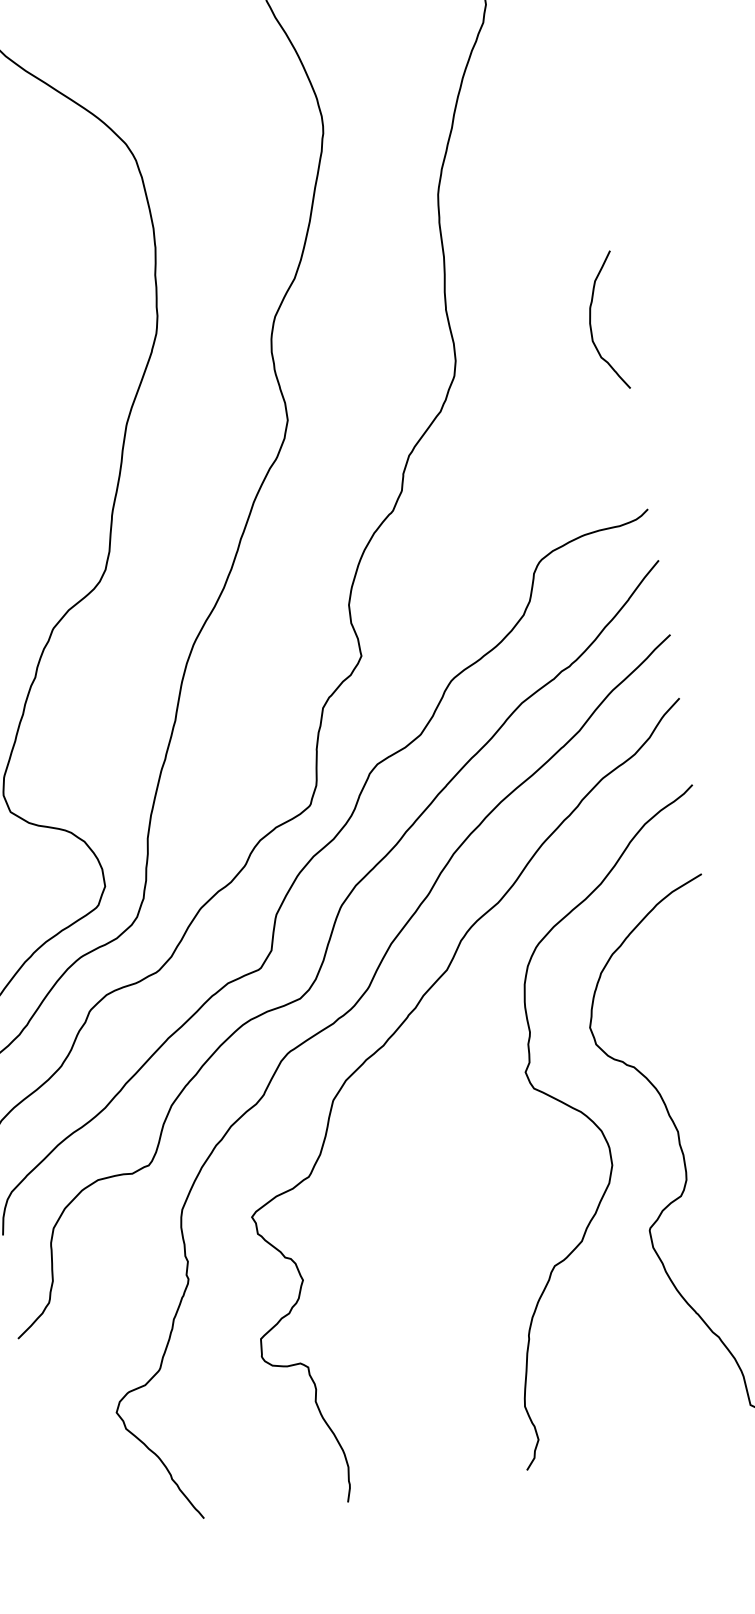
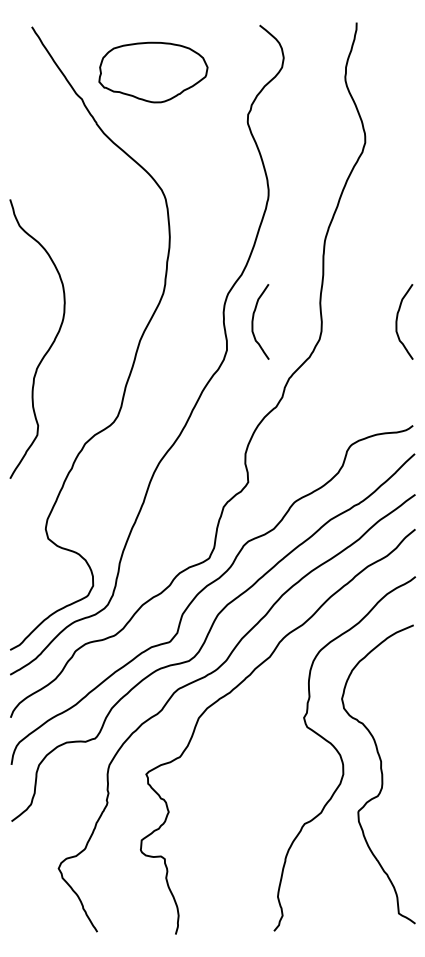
curve: (328, 360) -> (253, 321), added

